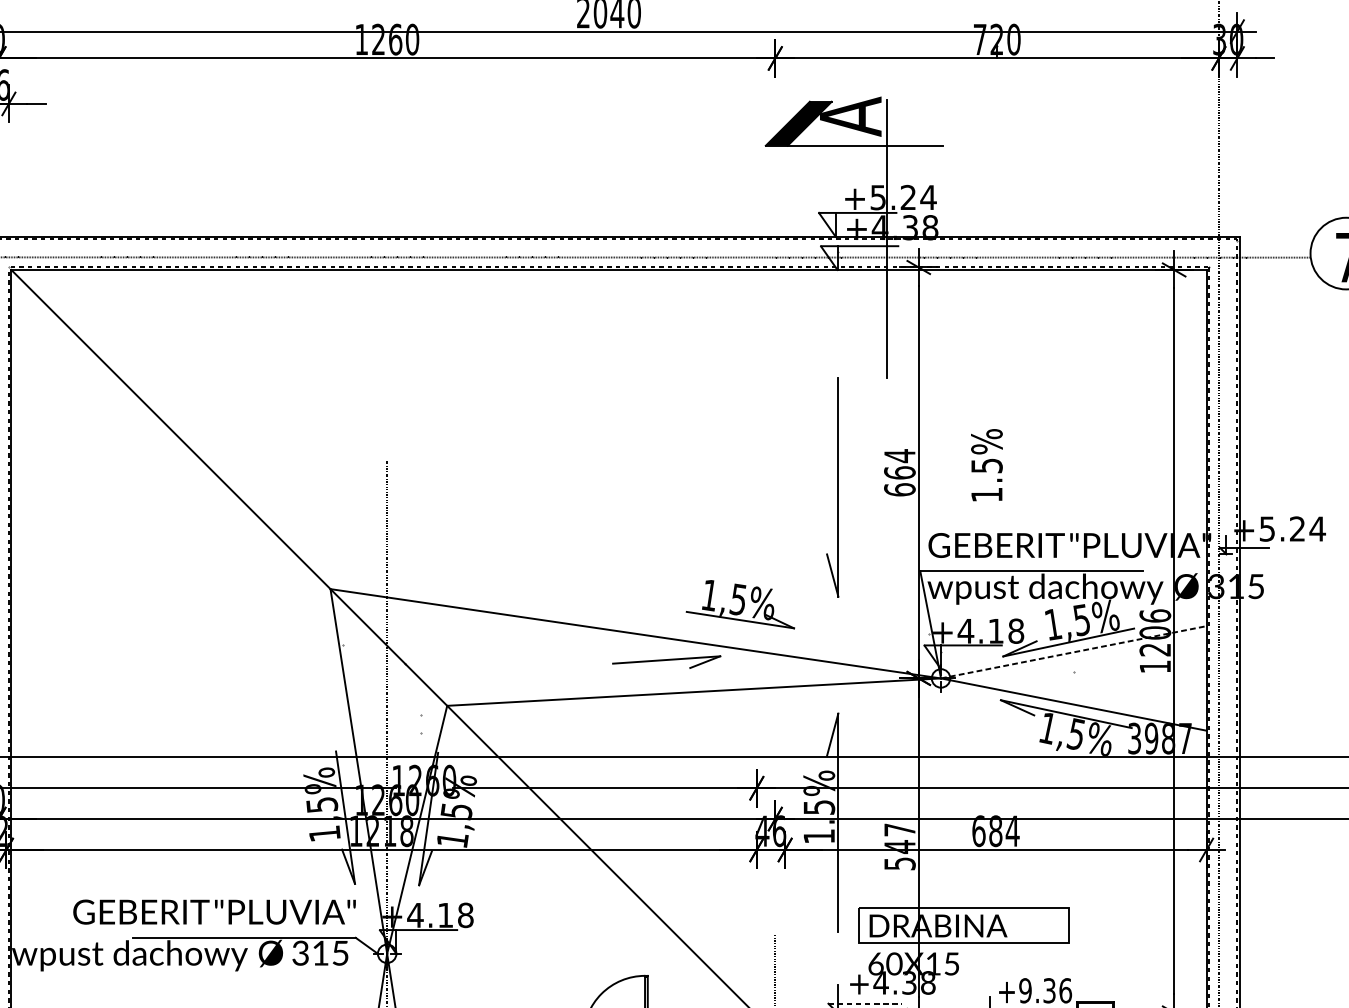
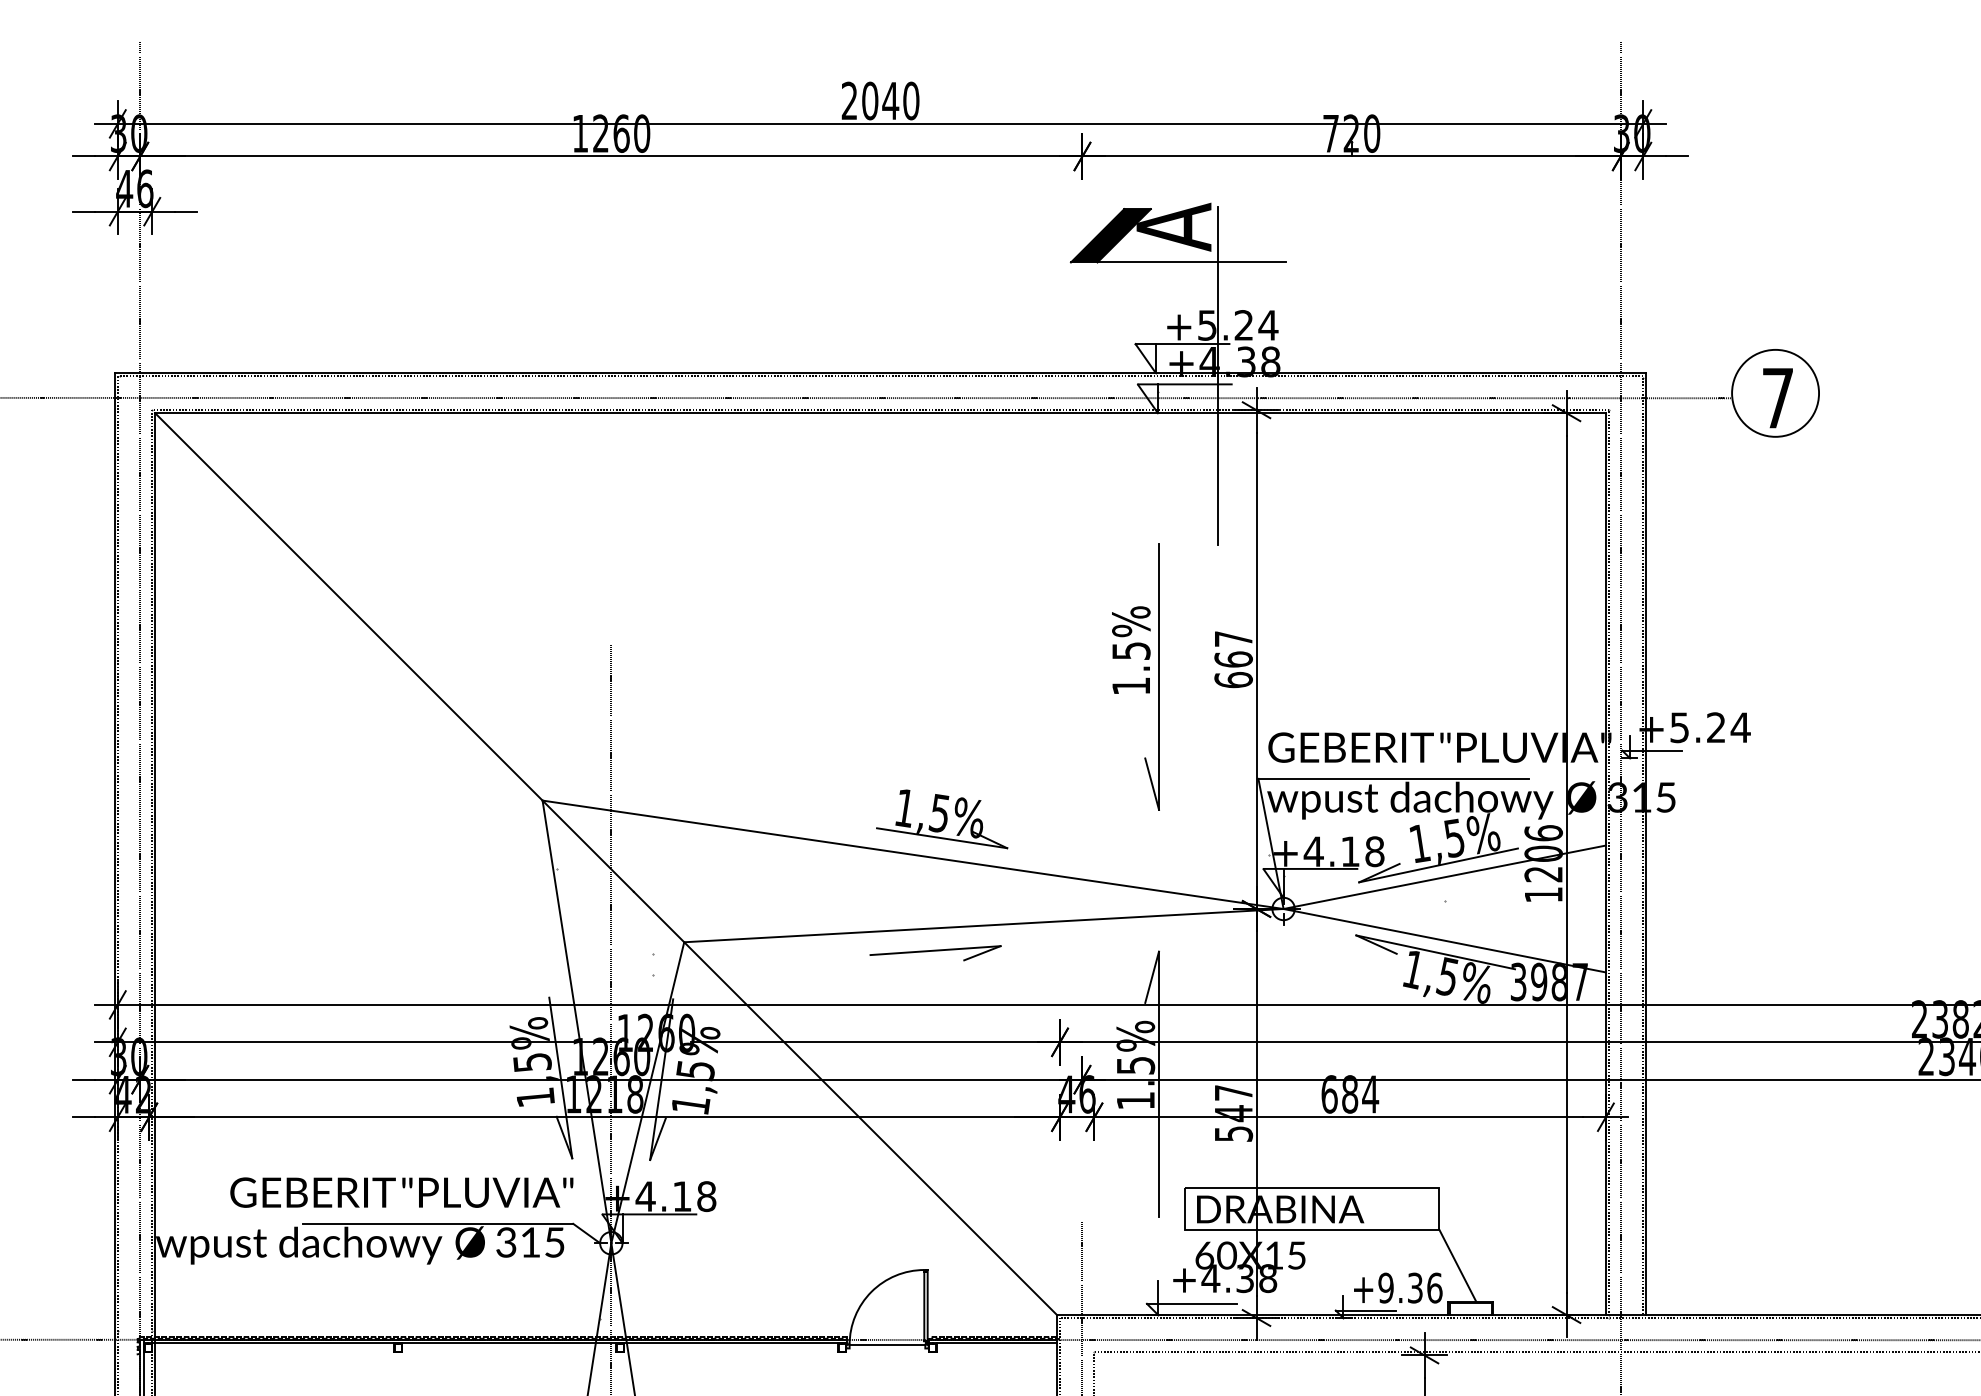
text: (899, 455) -> (1233, 638), 664 -> 667
text: (987, 464) -> (1131, 649), moved
part: (740, 604) -> (942, 819), moved
line: (1074, 652) -> (1445, 877), dashed -> solid
part: (666, 662) -> (935, 953), moved
line: (1084, 972) -> (1457, 1265), added
line: (865, 1003) -> (1191, 1303), dashed -> solid

